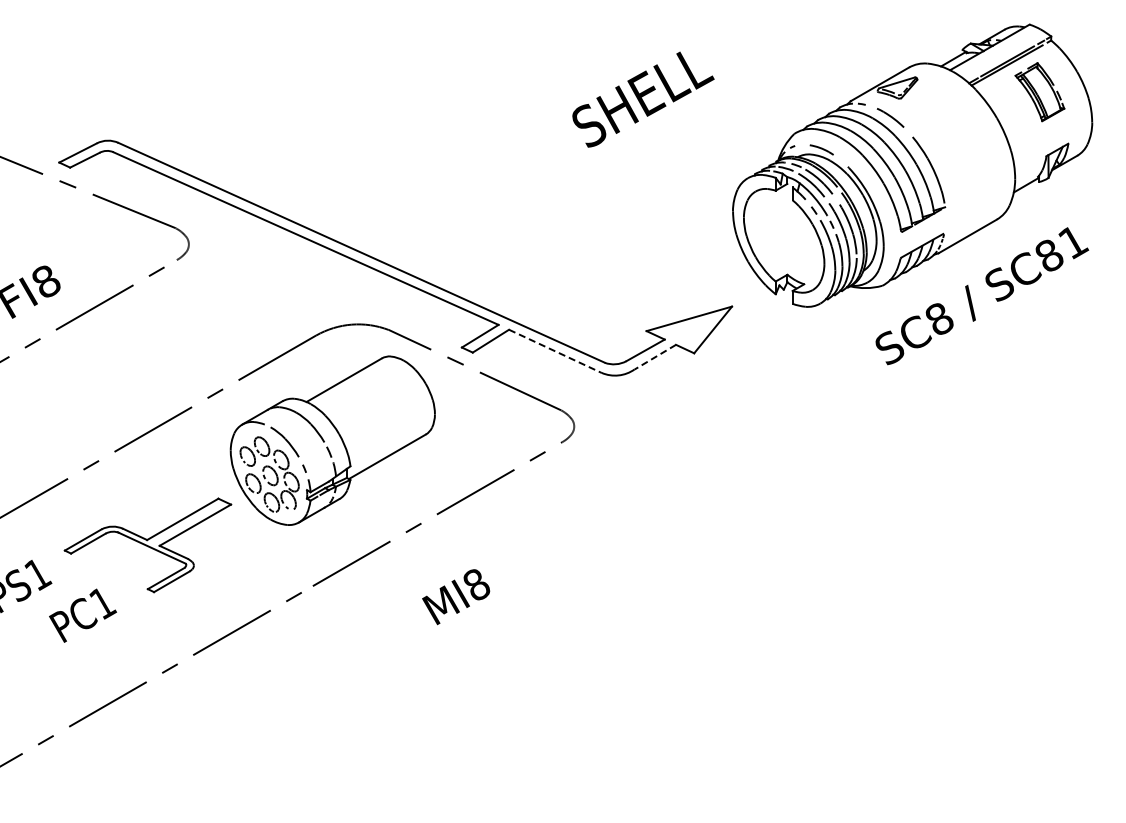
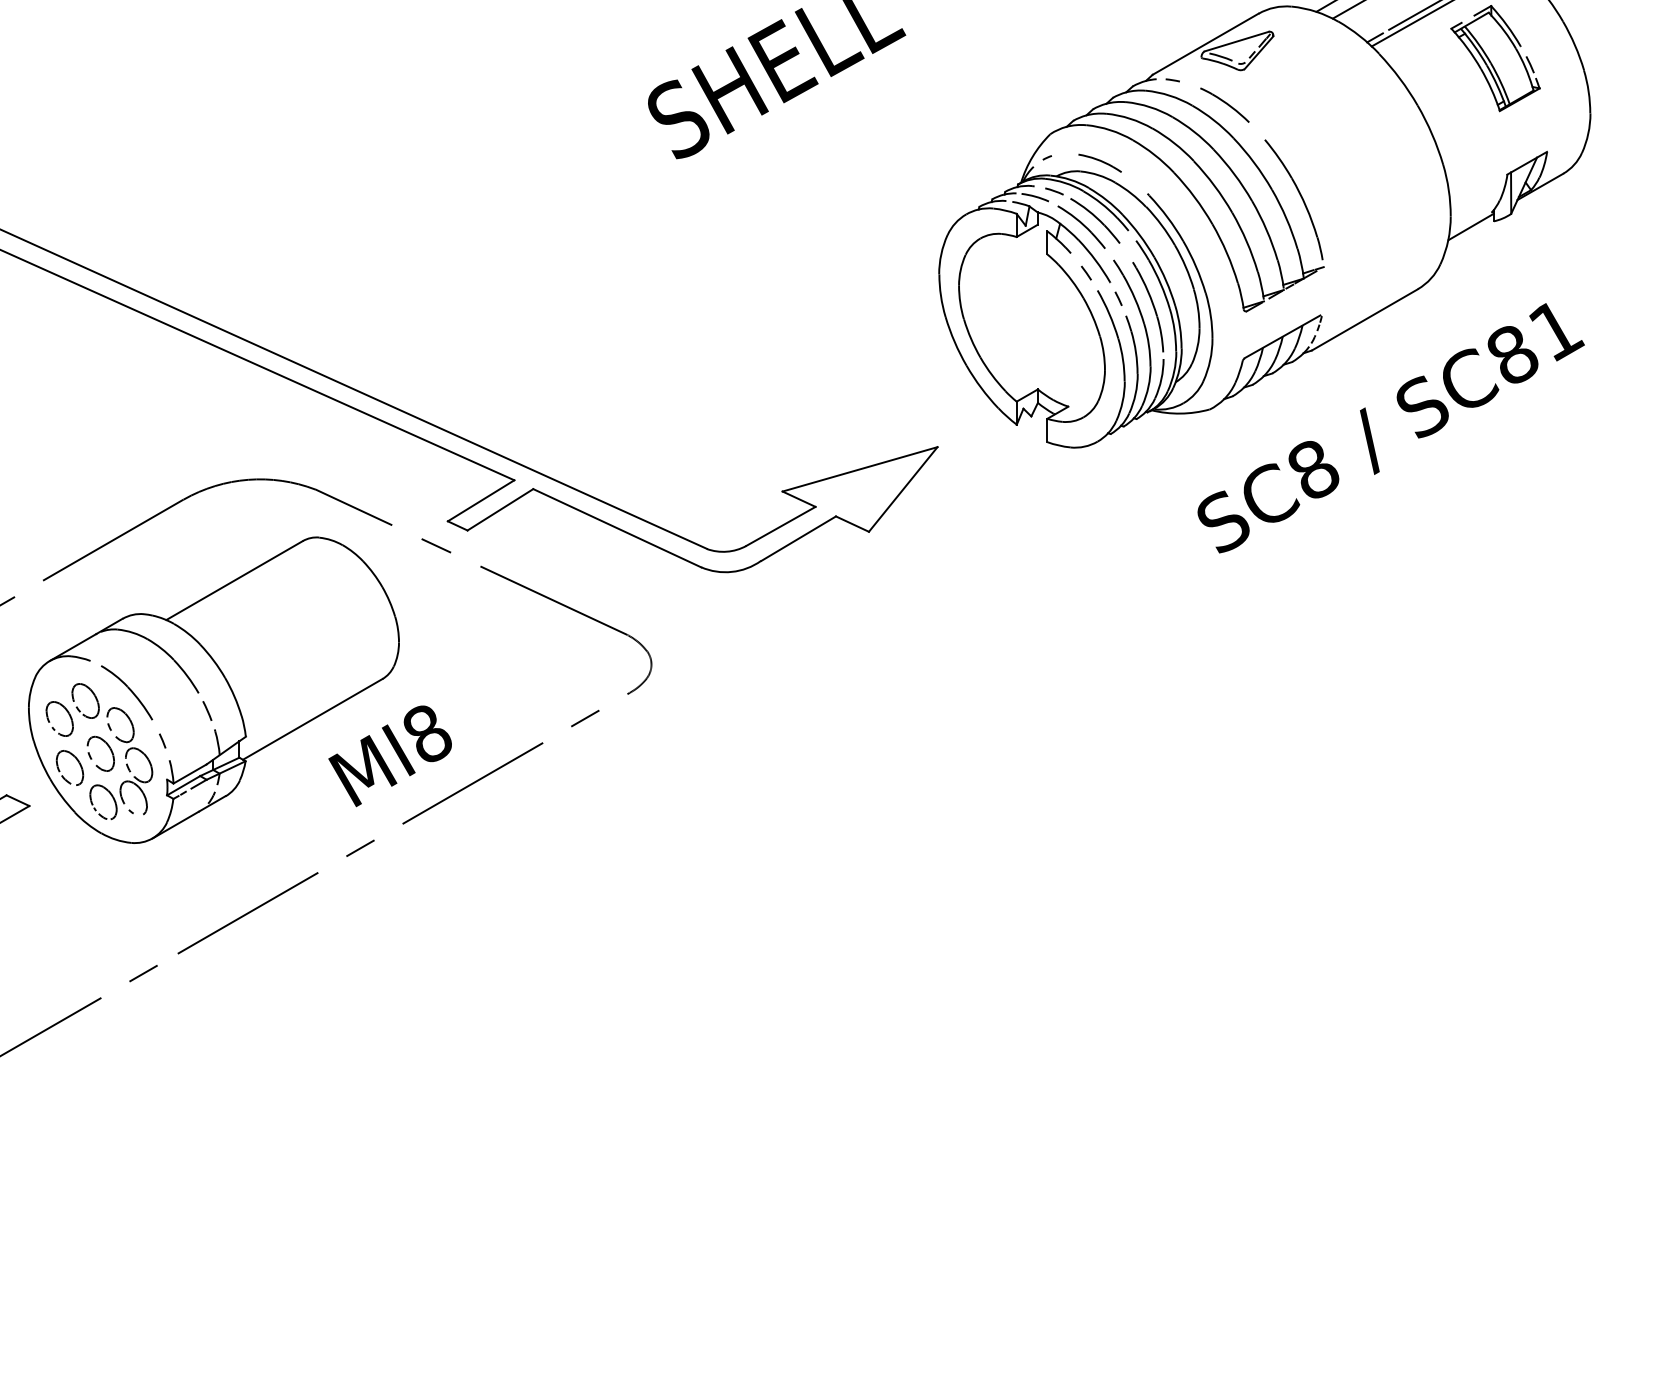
line: (555, 351) -> (617, 528), dashed -> solid
line: (655, 357) -> (798, 539), dashed -> solid
text: (456, 597) -> (390, 756), moved

